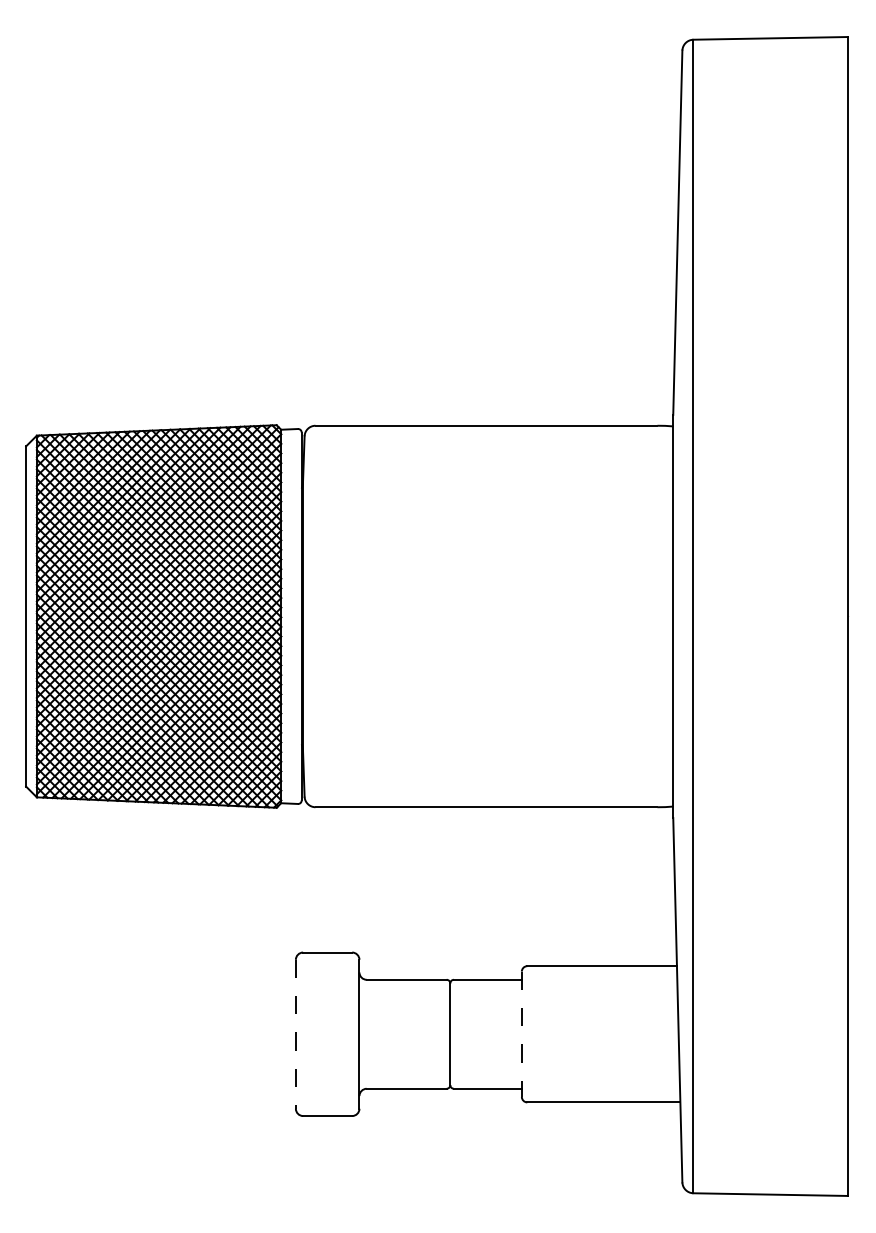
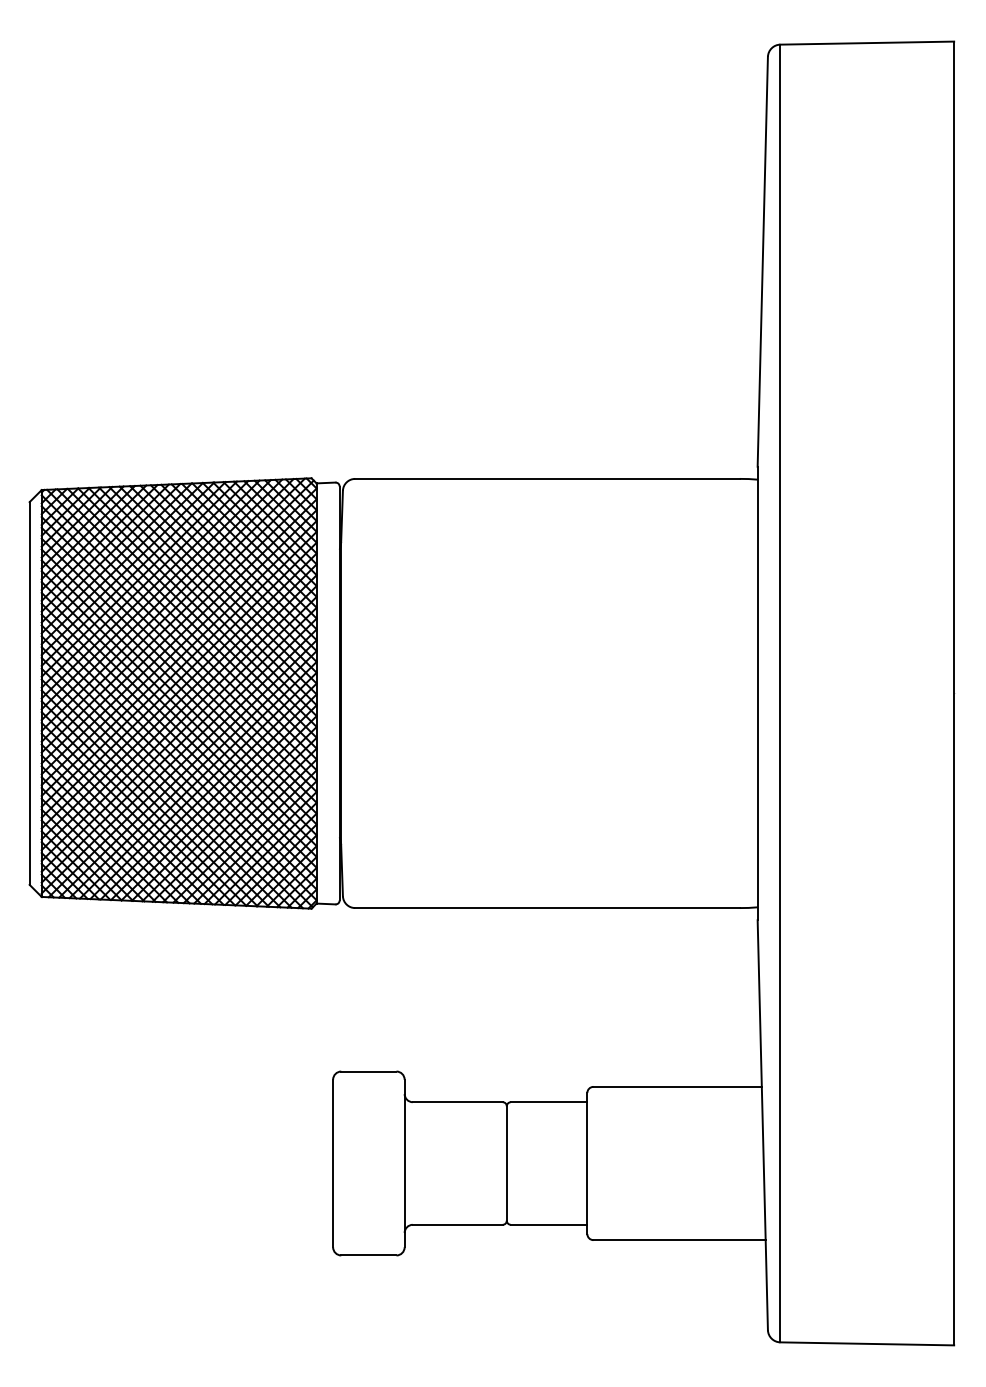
line: (296, 1034) -> (333, 1163), dashed -> solid
line: (522, 1035) -> (587, 1164), dashed -> solid

